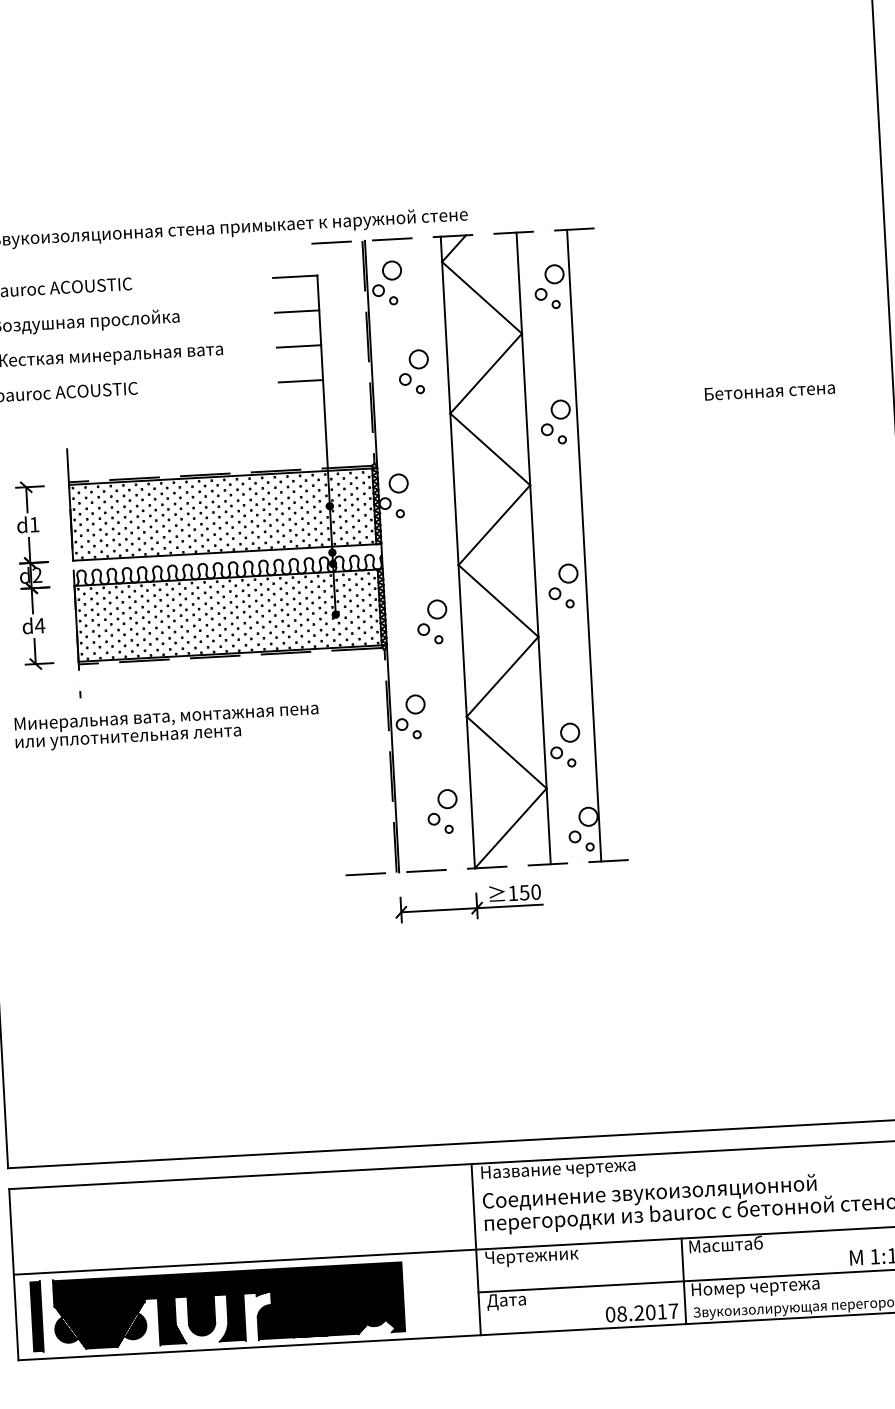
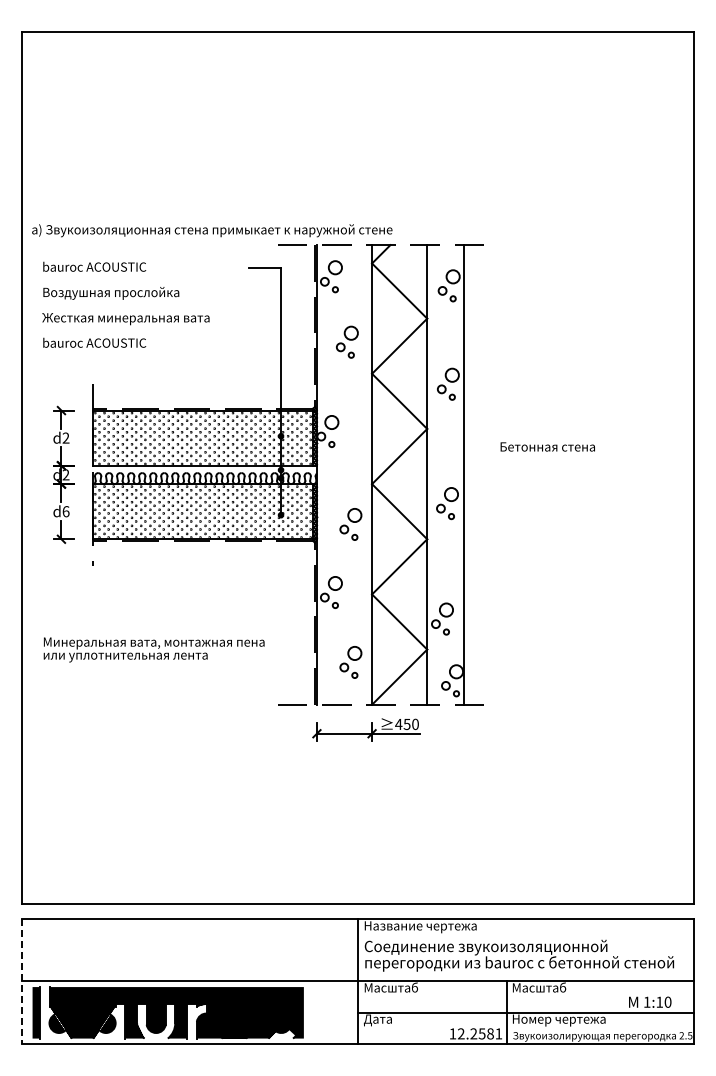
line: (296, 311) -> (264, 293), removed
line: (298, 346) -> (264, 319), removed
line: (300, 381) -> (264, 344), removed
text: (769, 390) -> (547, 446), moved
text: (33, 523) -> (65, 437), d1 -> d2
text: (39, 625) -> (65, 511), d4 -> d6
text: (166, 726) -> (153, 649), moved
text: (512, 893) -> (398, 724), 150 -> 450
text: (531, 1256) -> (397, 988), Чертежник -> Масштаб
line: (13, 1274) -> (21, 981), solid -> dashed
text: (641, 1312) -> (475, 1033), 08.2017 -> 12.2581

